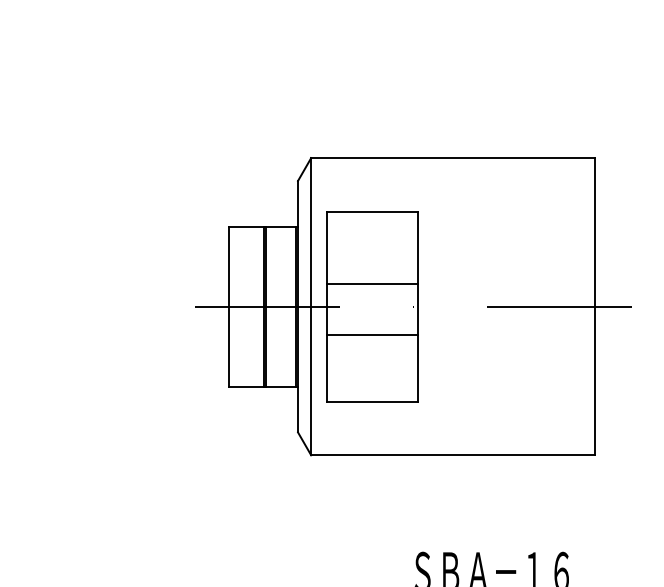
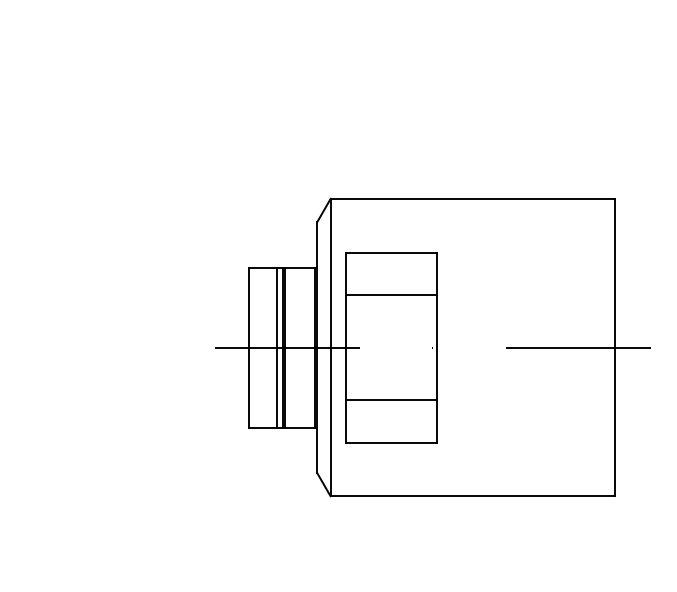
line: (372, 284) -> (391, 295), moved
line: (258, 306) -> (277, 347), added
line: (372, 334) -> (391, 399), moved

